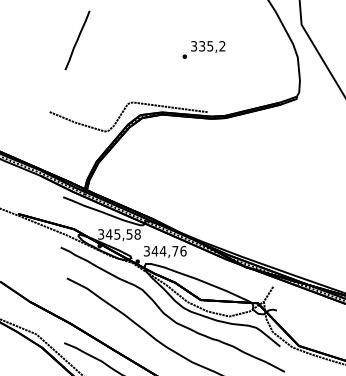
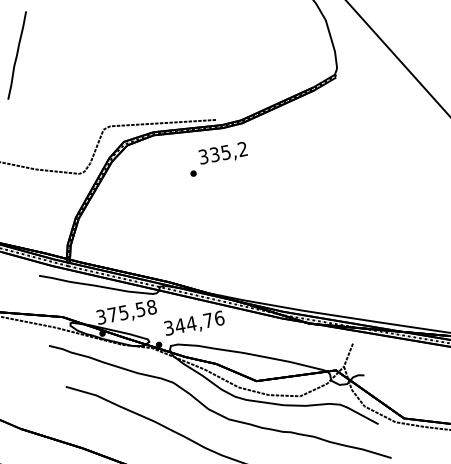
text: (203, 49) -> (217, 158), moved
text: (108, 234) -> (111, 315), 345,58 -> 375,58

